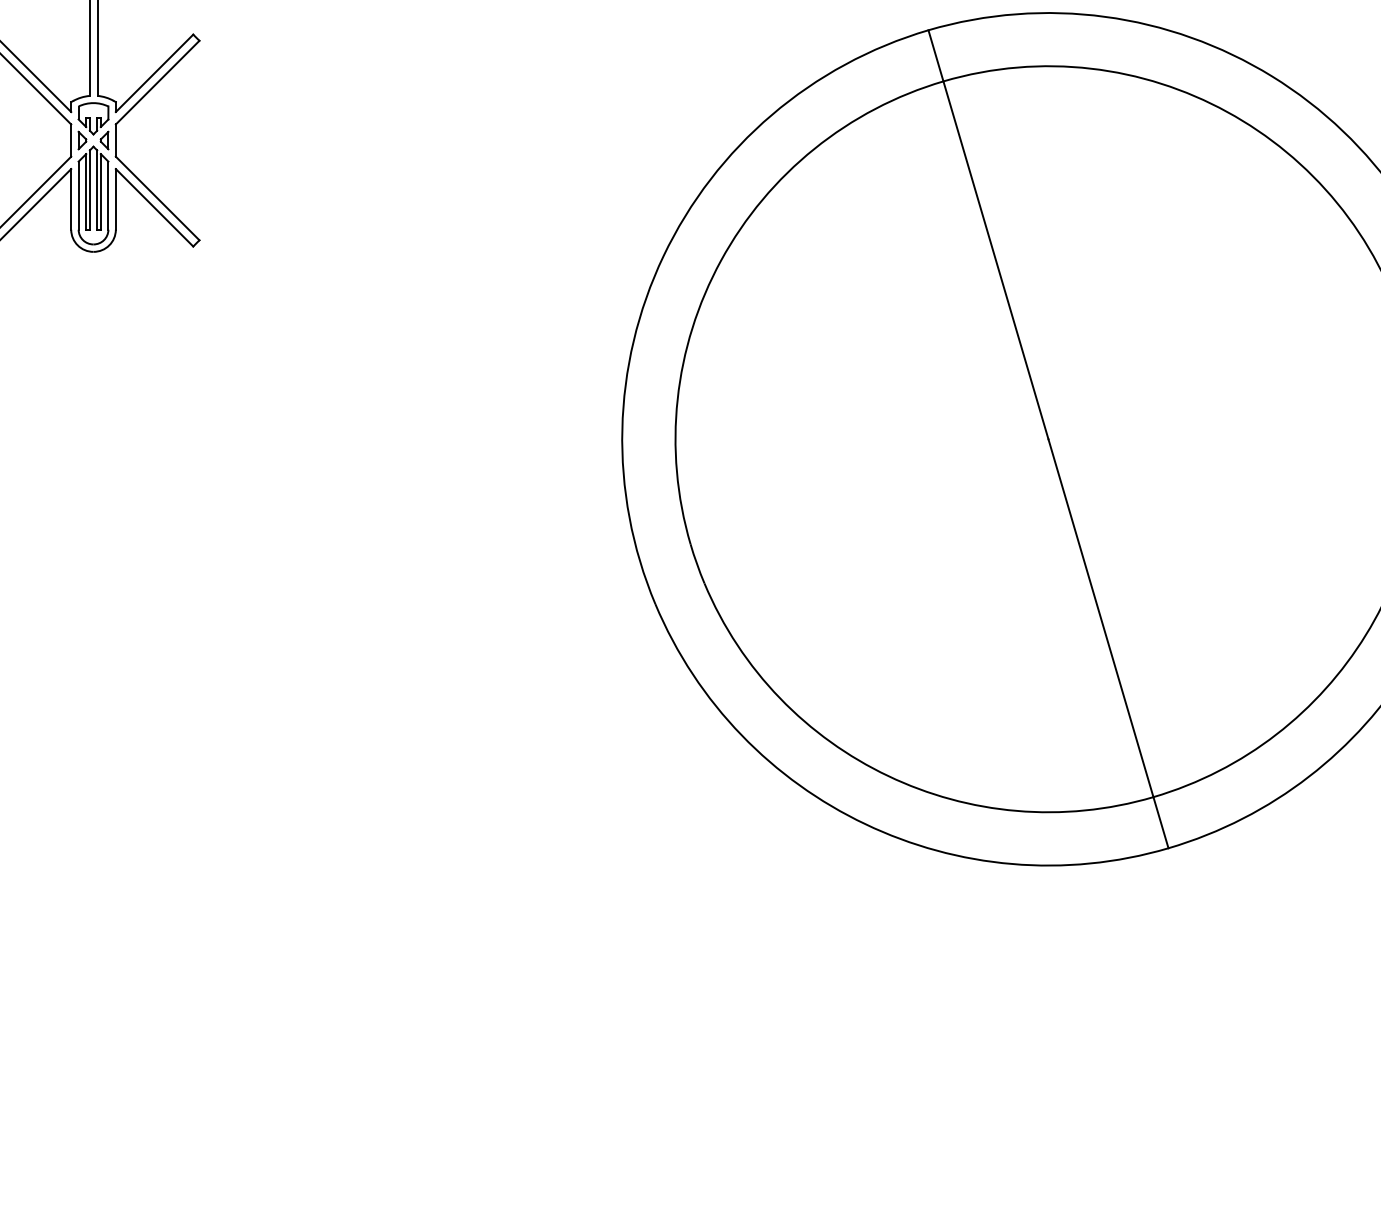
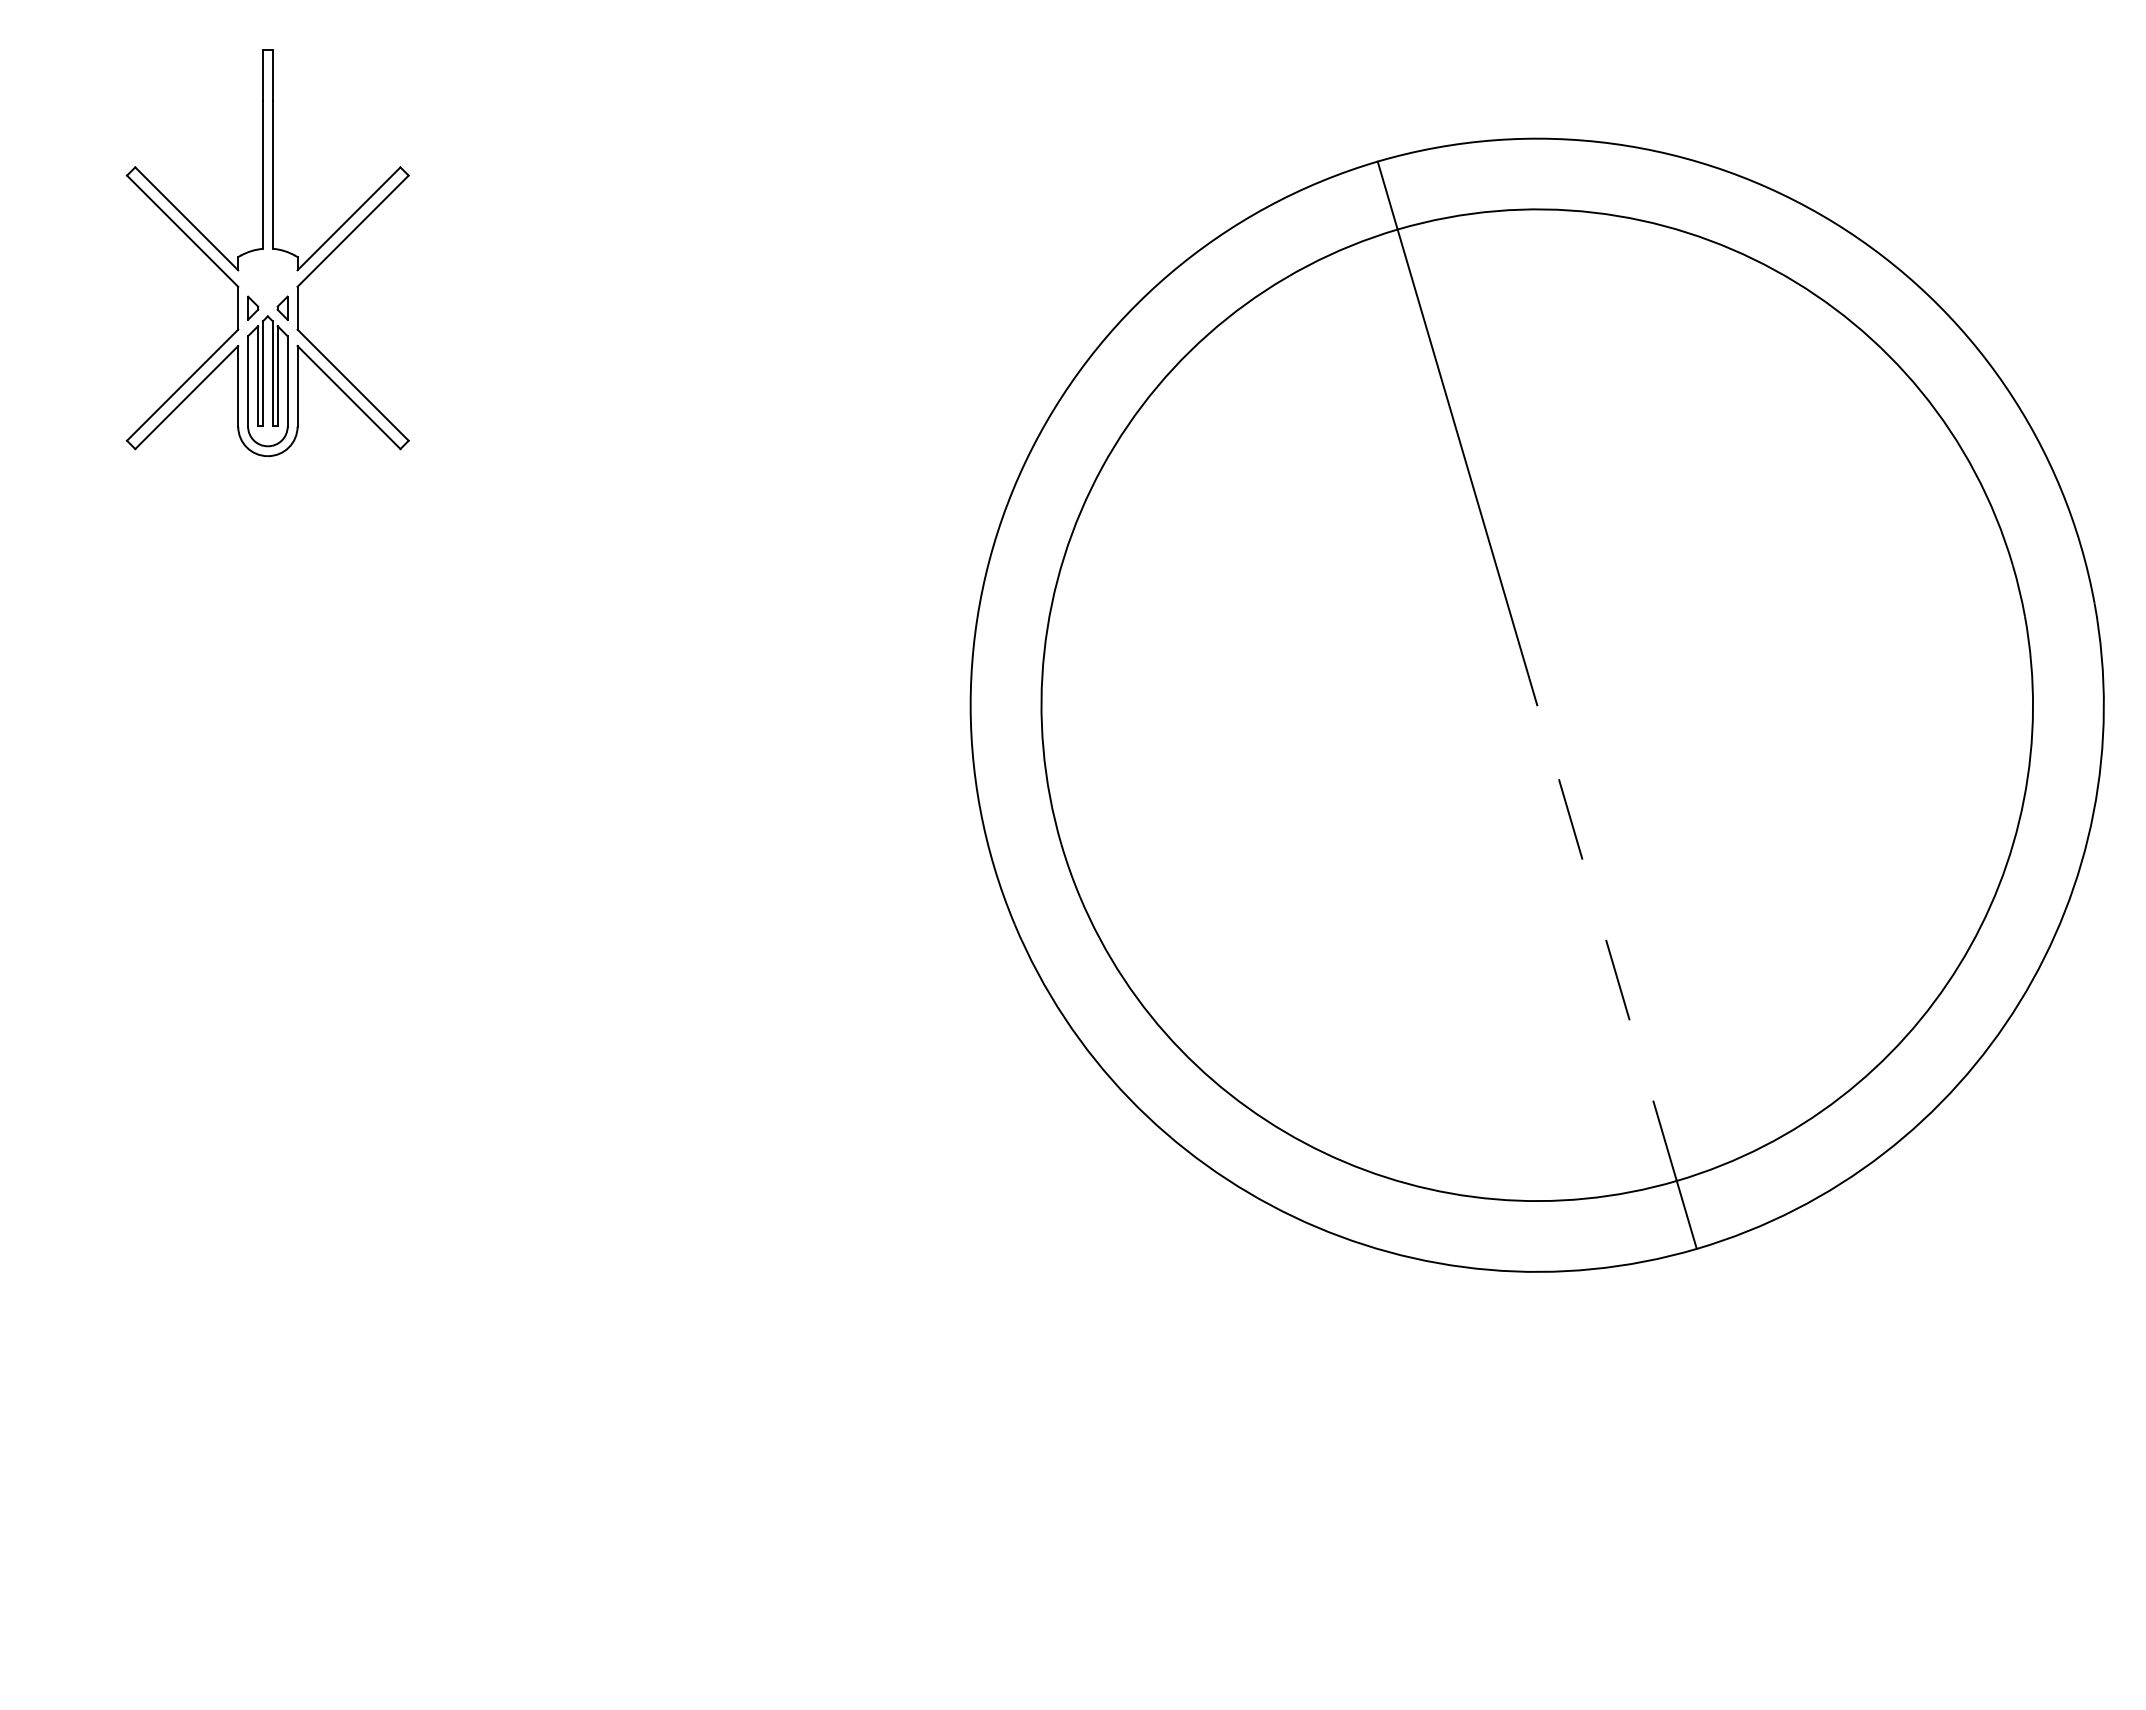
part: (93, 118) -> (267, 279), removed
line: (1101, 618) -> (1607, 943), solid -> dashed

